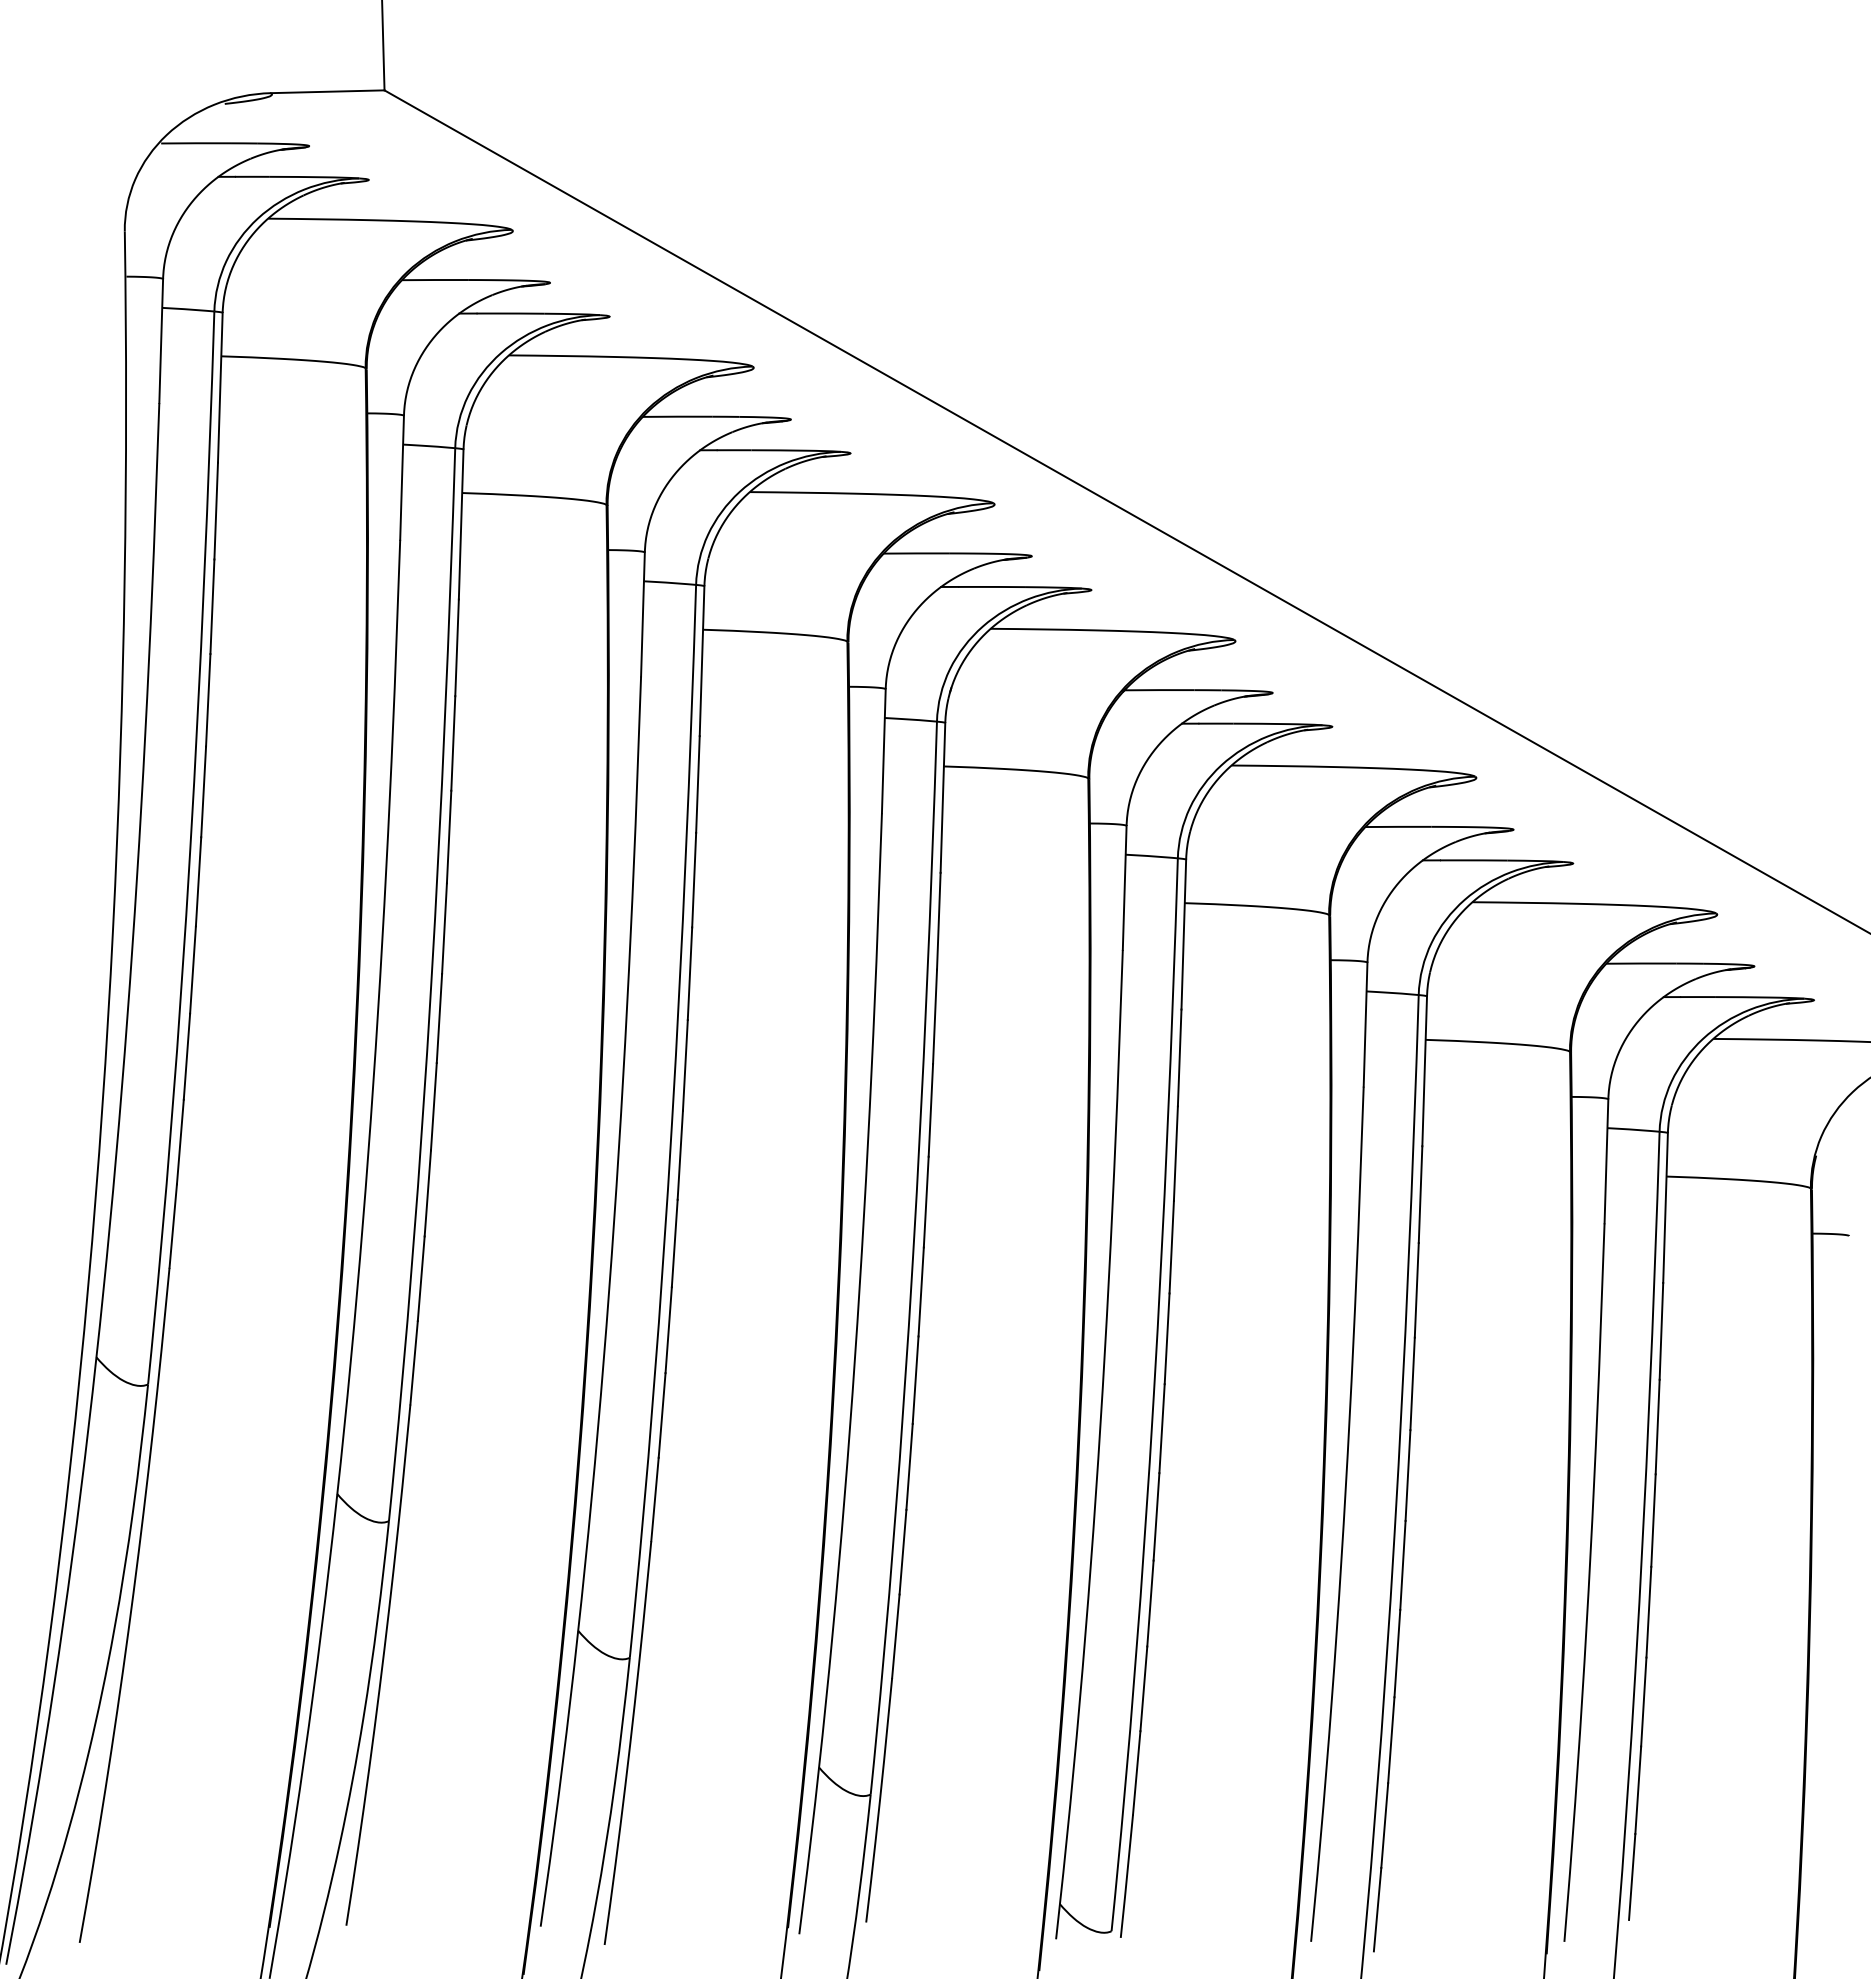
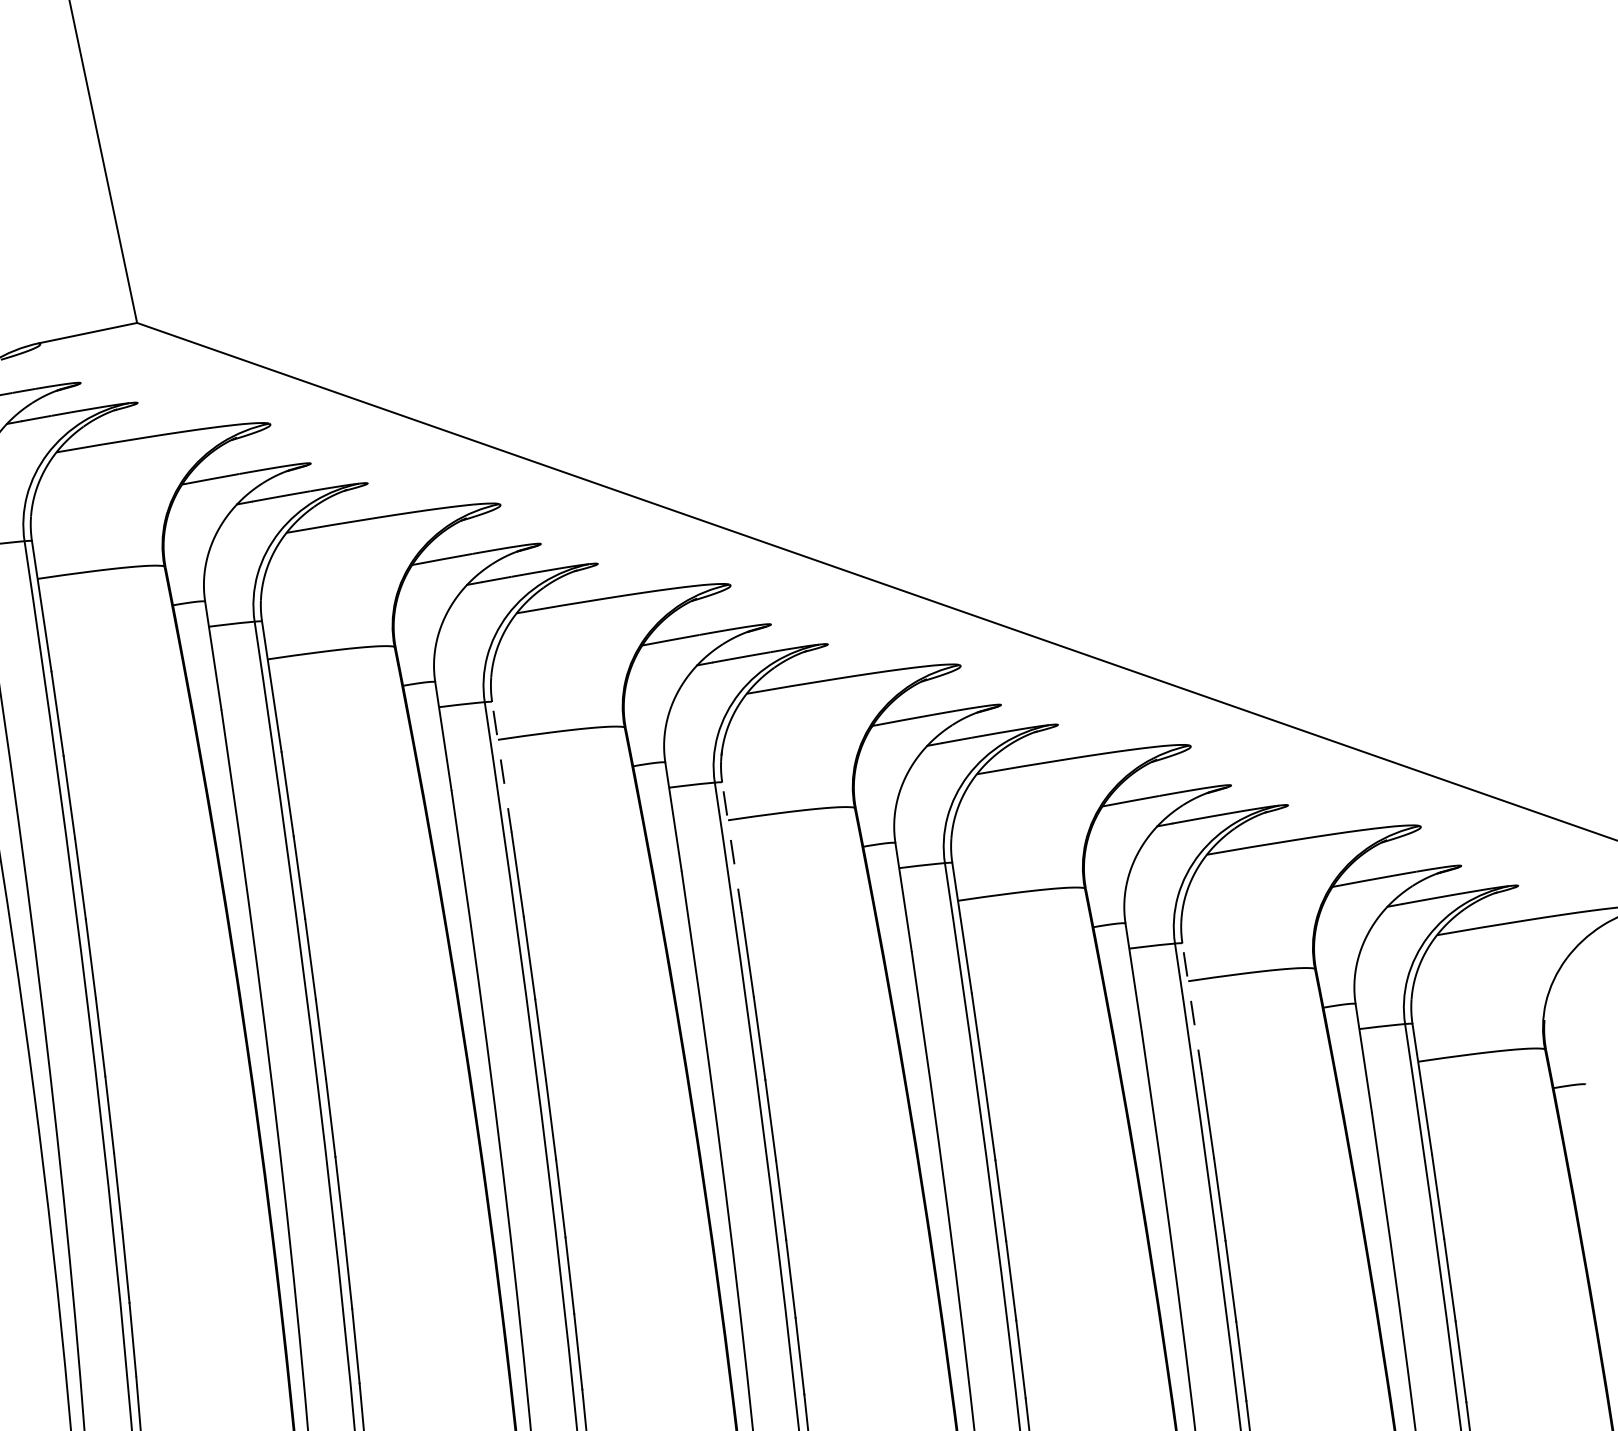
line: (702, 661) -> (502, 767), solid -> dashed
line: (942, 797) -> (731, 847), solid -> dashed
line: (1424, 1071) -> (1192, 1008), solid -> dashed

